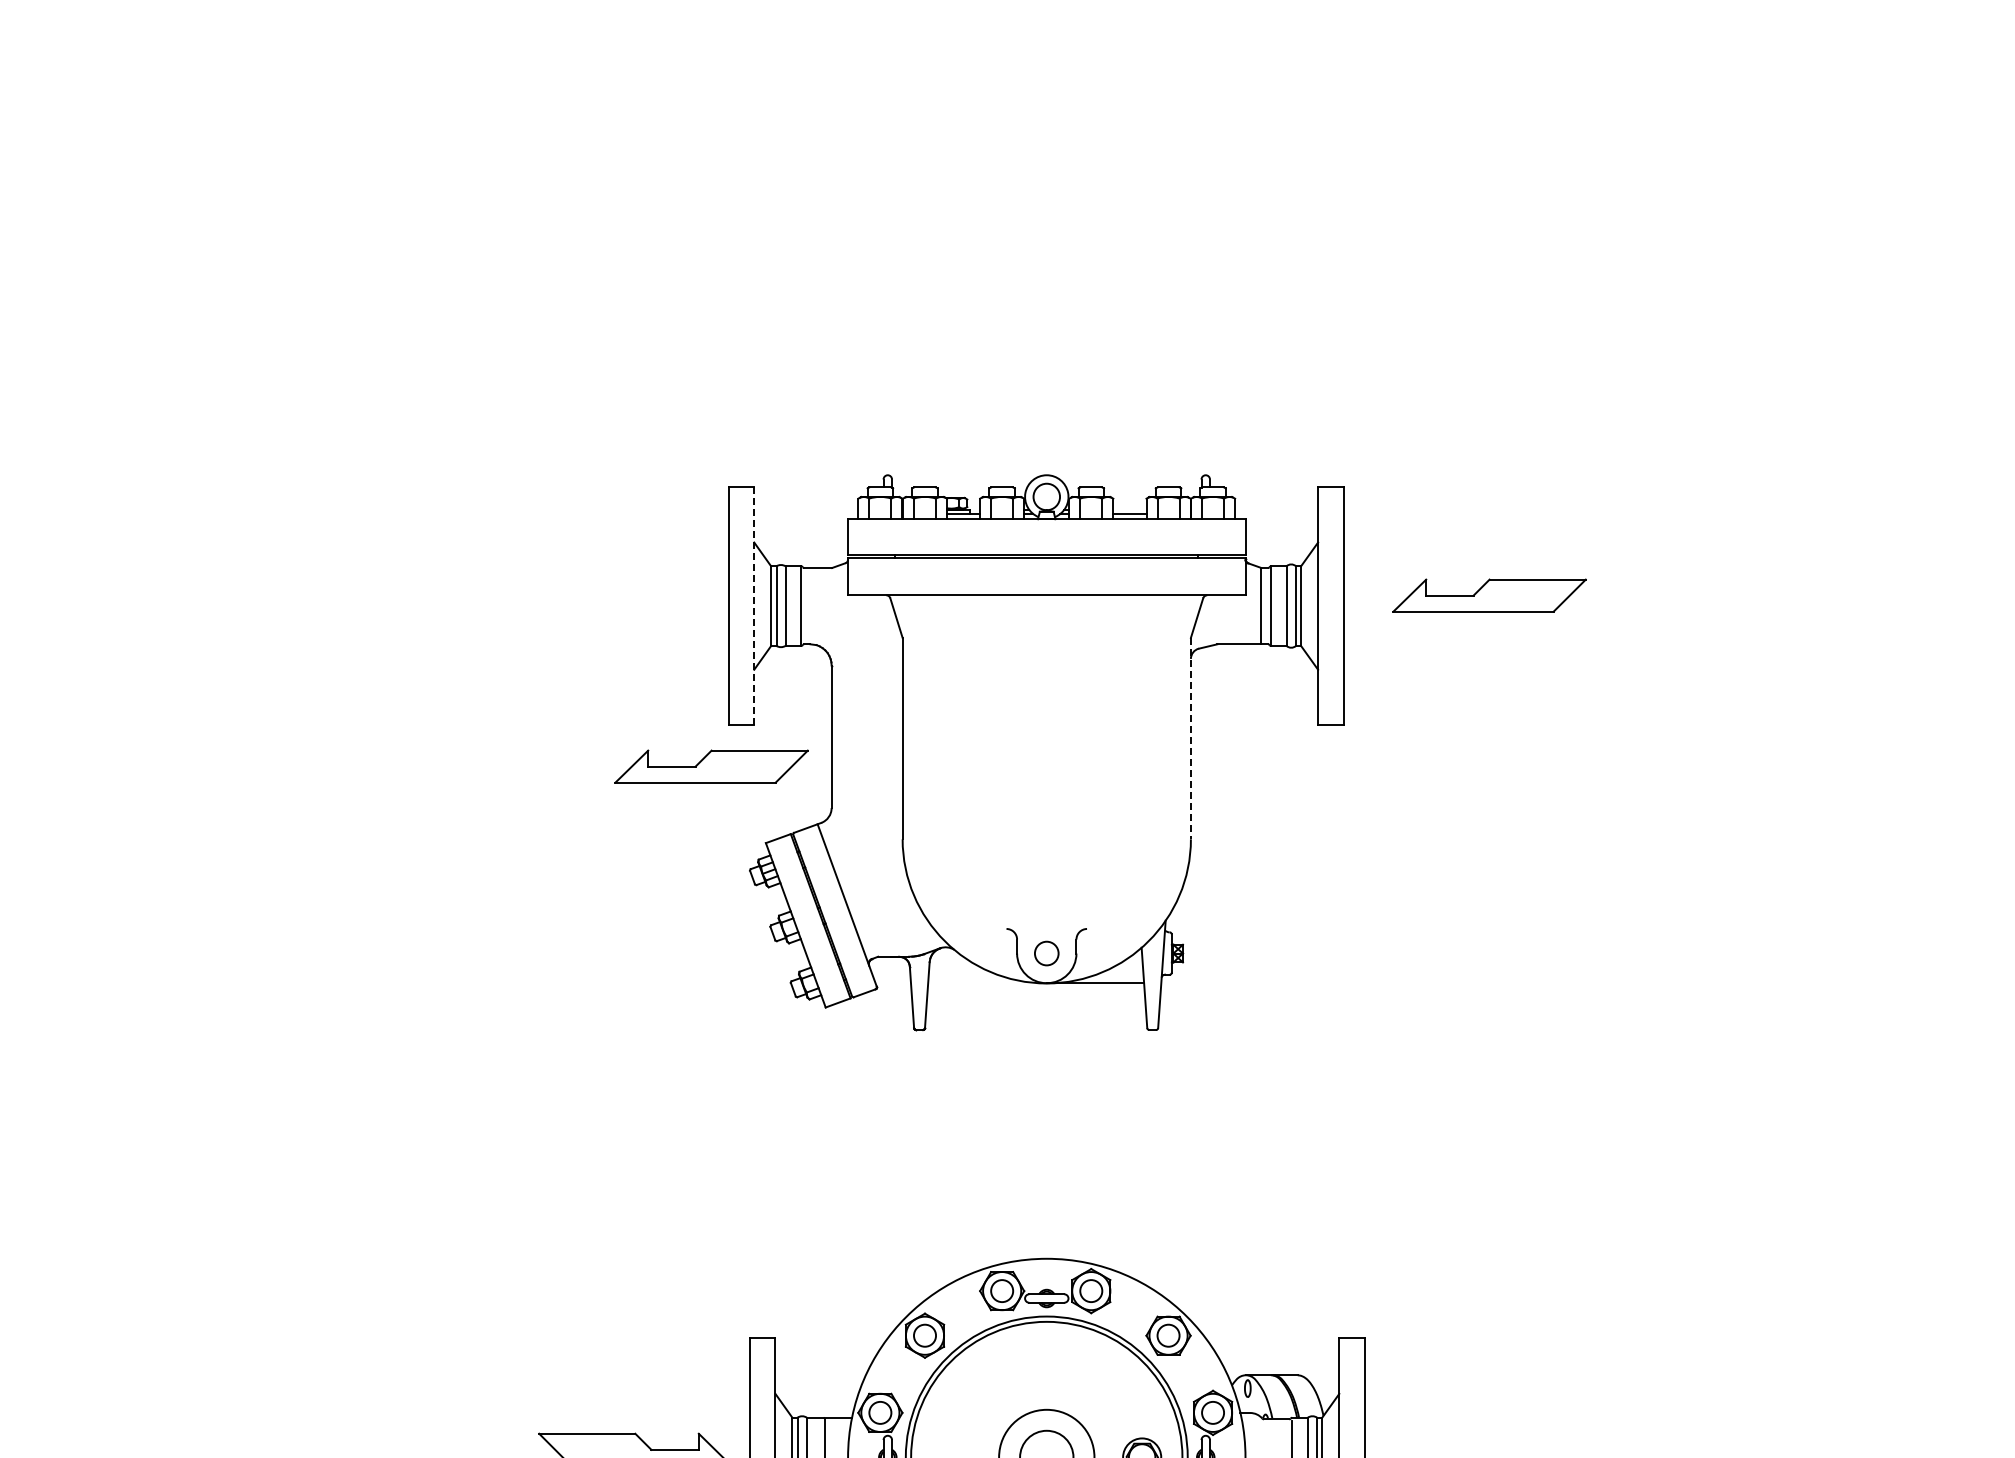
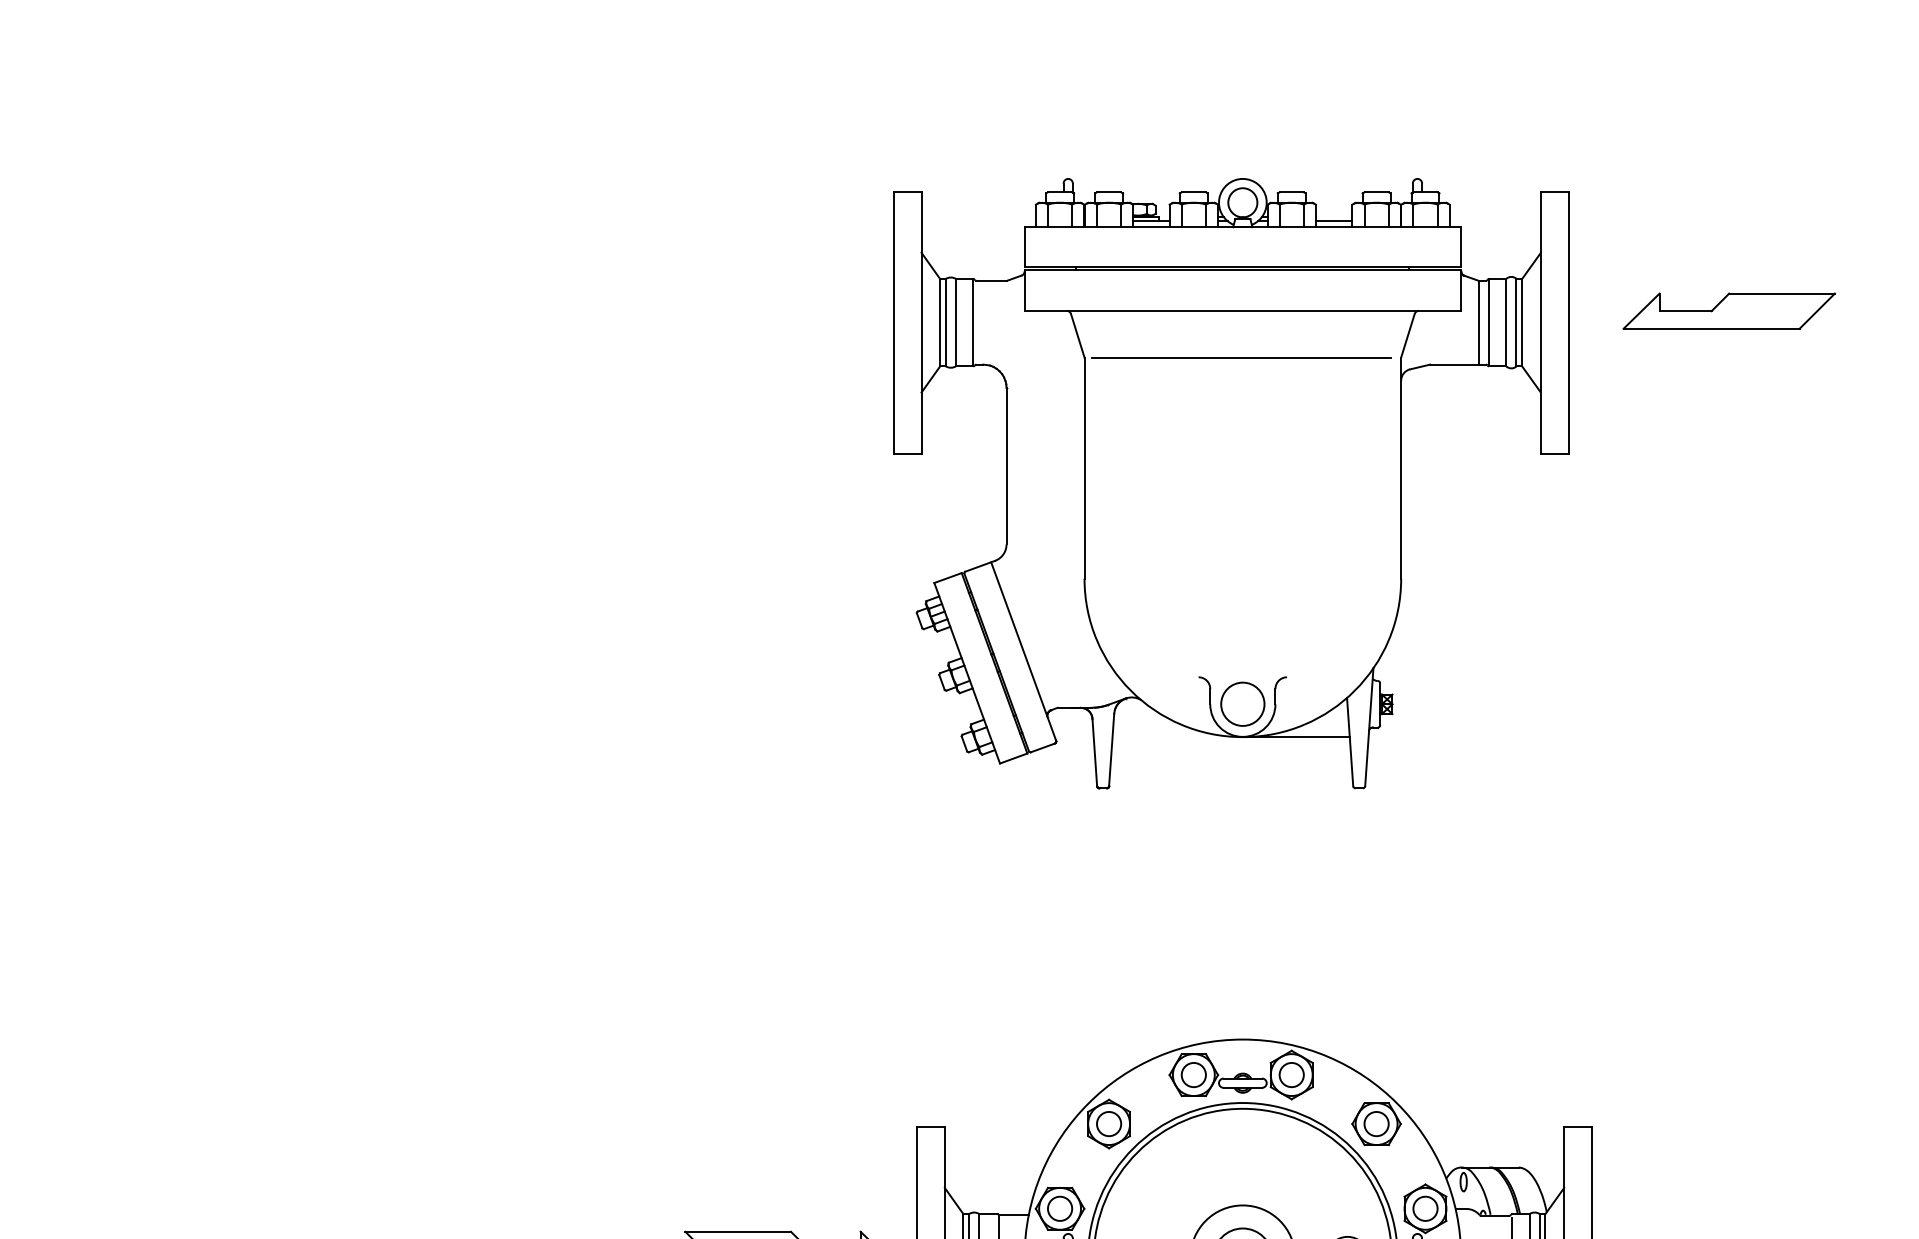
line: (754, 606) -> (921, 323), dashed -> solid
line: (1045, 637) -> (1241, 357), added
line: (1190, 738) -> (1400, 468), dashed -> solid
part: (711, 766) -> (874, 498), removed
circle: (1046, 953) -> (1242, 704), size x1.67

